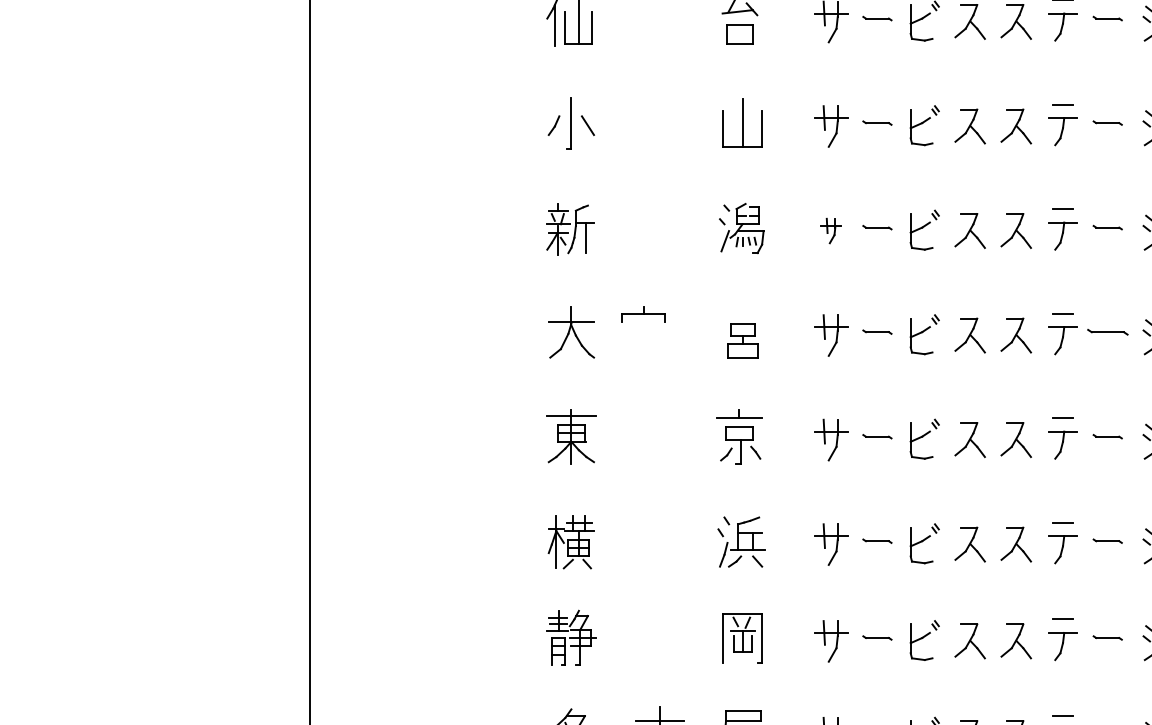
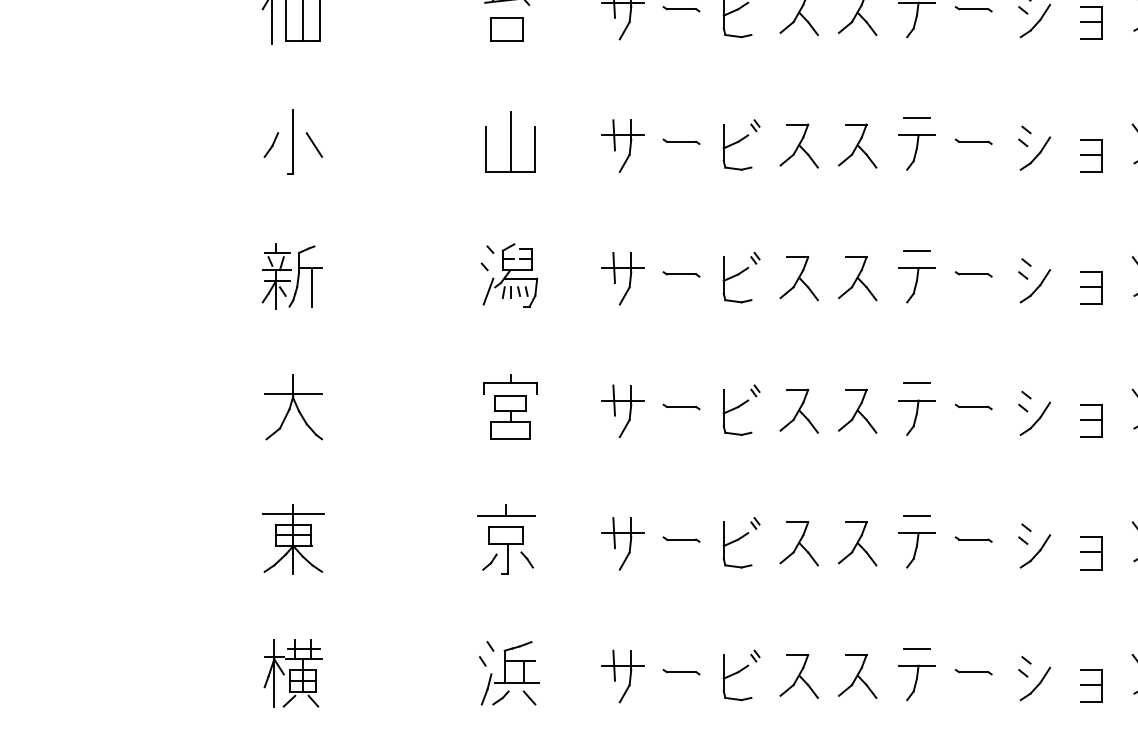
part: (831, 230) -> (623, 278), size x1.67
part: (643, 314) -> (510, 384), moved
part: (1107, 331) -> (973, 406), size x0.71

